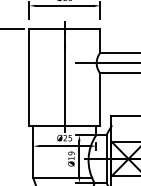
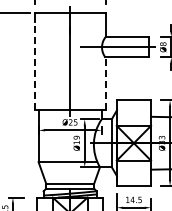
line: (29, 81) -> (34, 65), solid -> dashed
line: (100, 99) -> (105, 83), solid -> dashed

